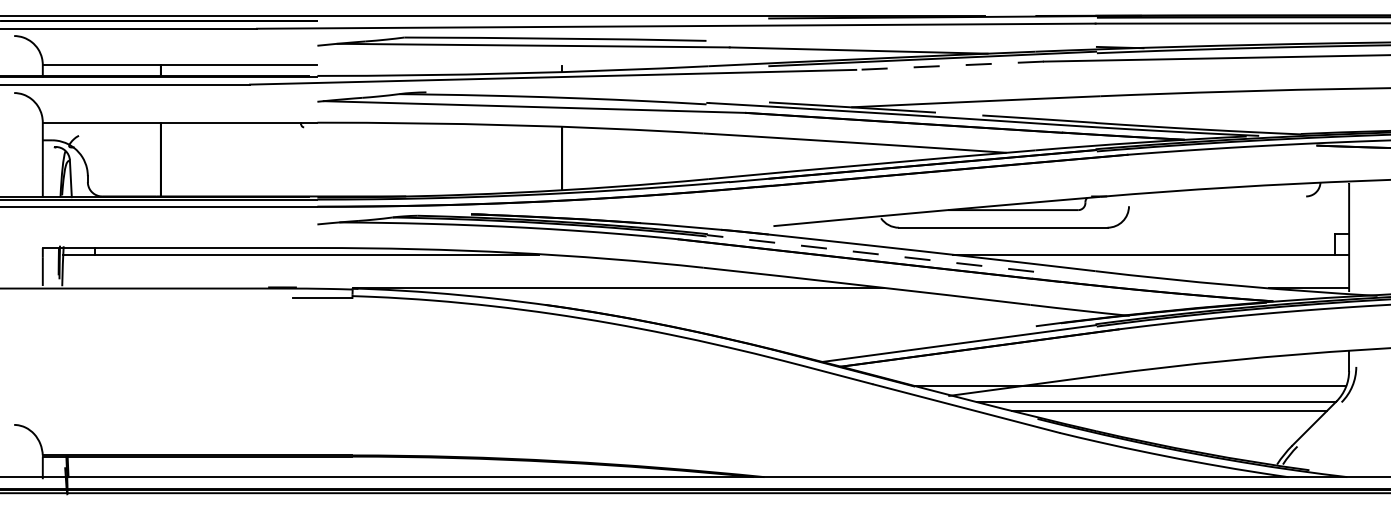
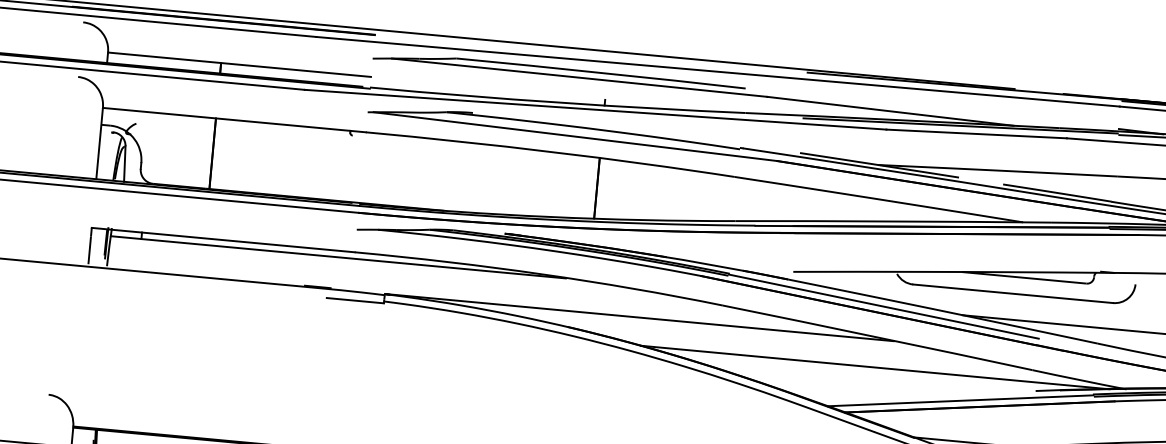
line: (950, 65) -> (977, 133), dashed -> solid
line: (870, 253) -> (883, 306), dashed -> solid
line: (867, 317) -> (875, 367), added

